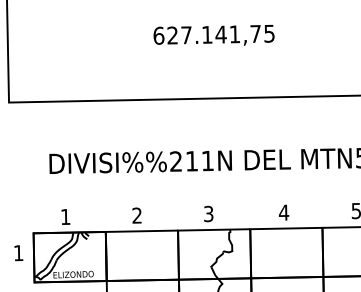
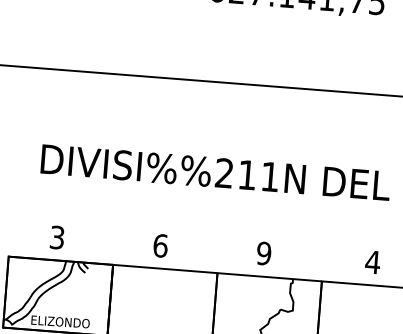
text: (208, 213) -> (263, 252), 3 -> 9
text: (137, 215) -> (161, 245), 2 -> 6
text: (65, 216) -> (57, 236), 1 -> 3

